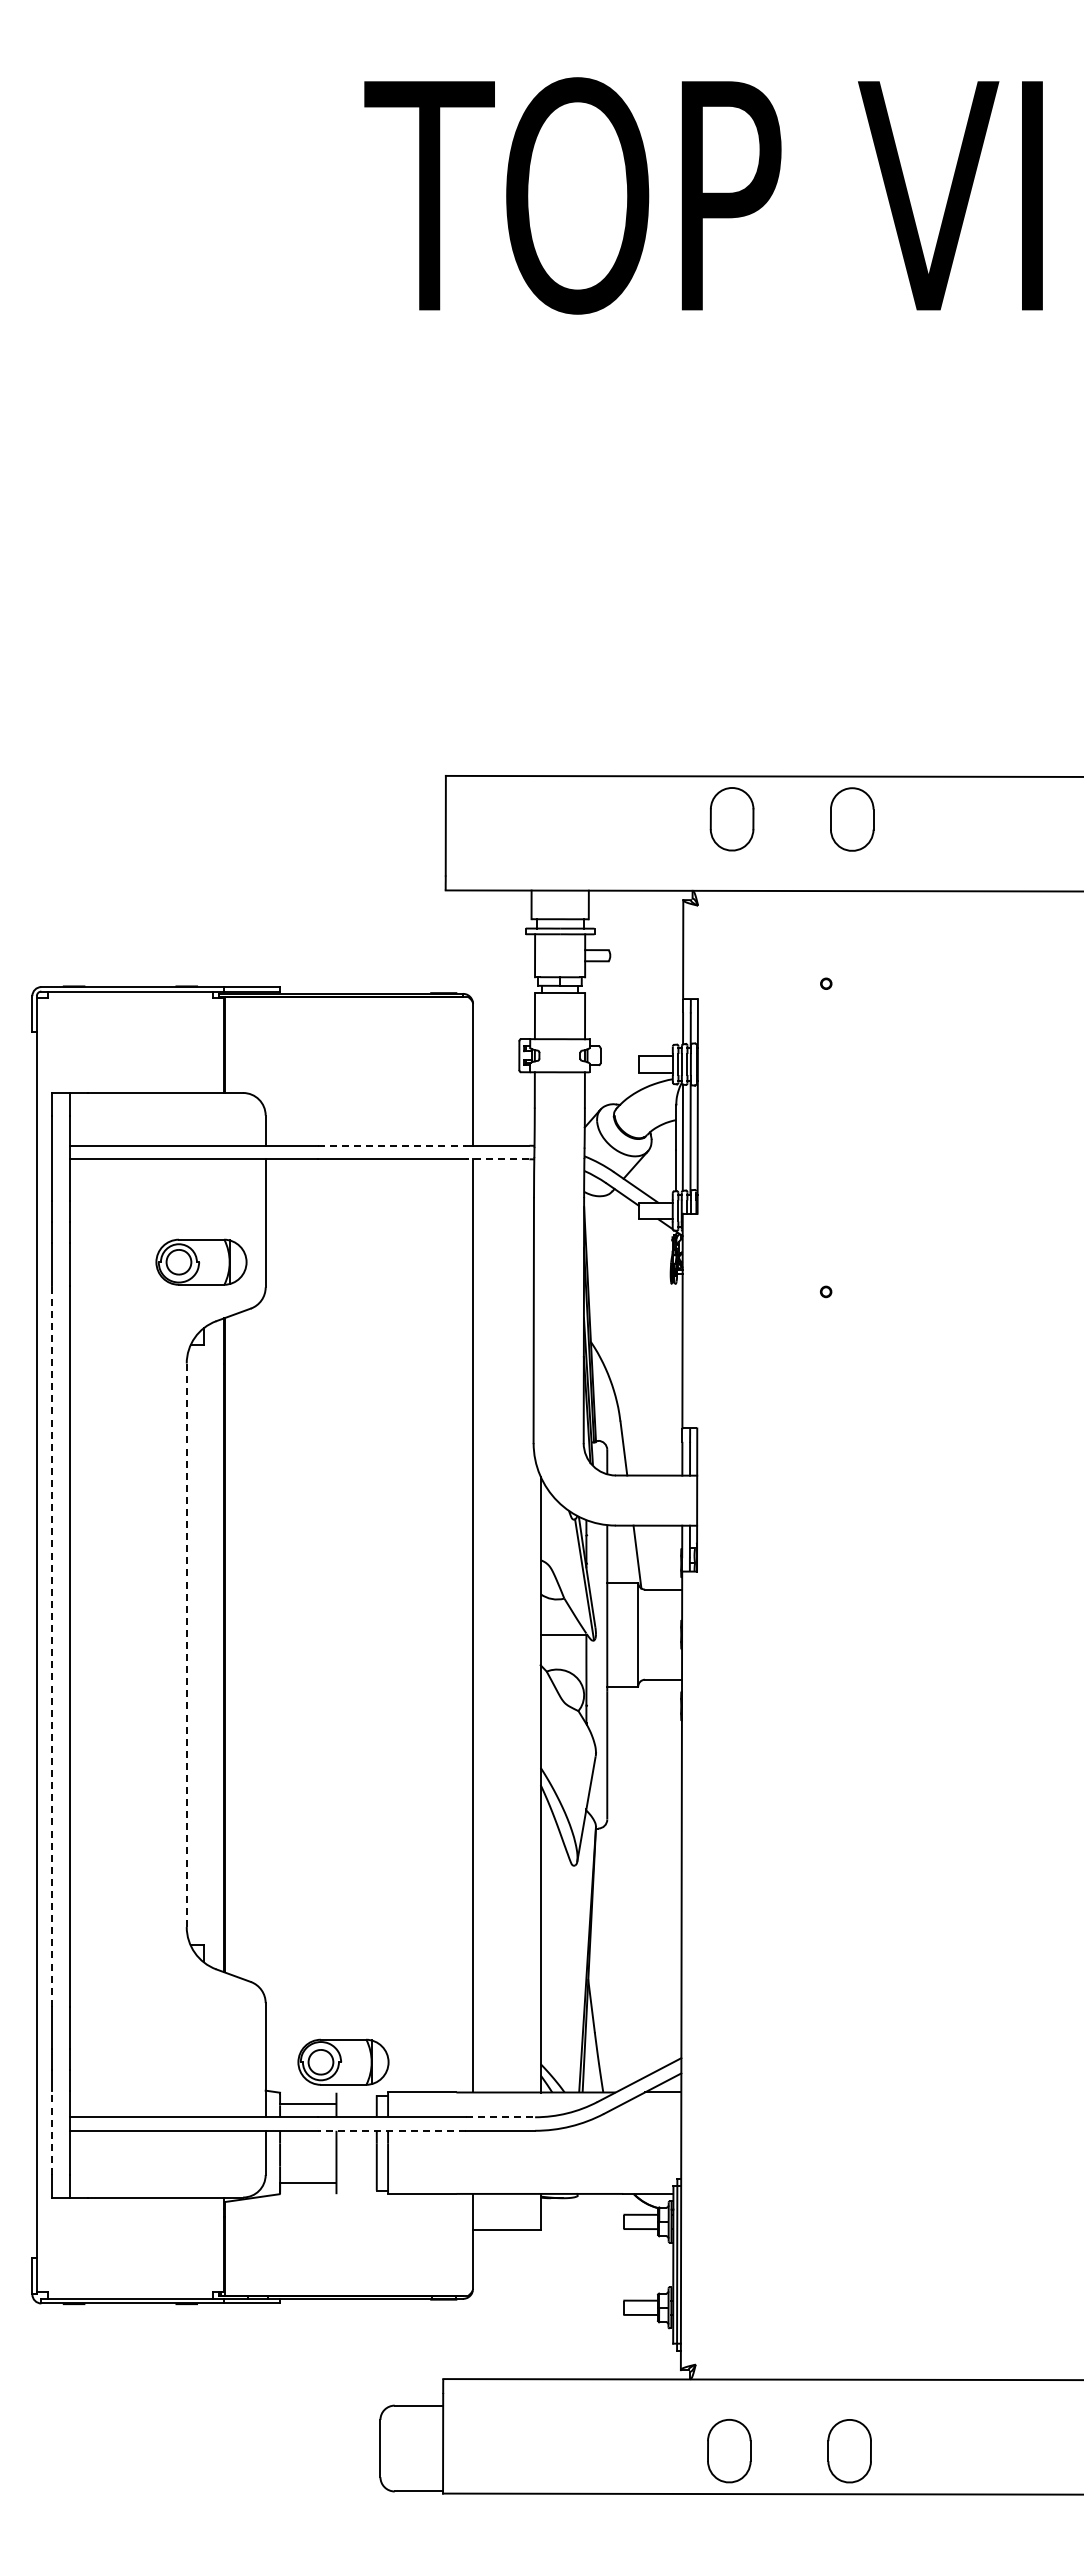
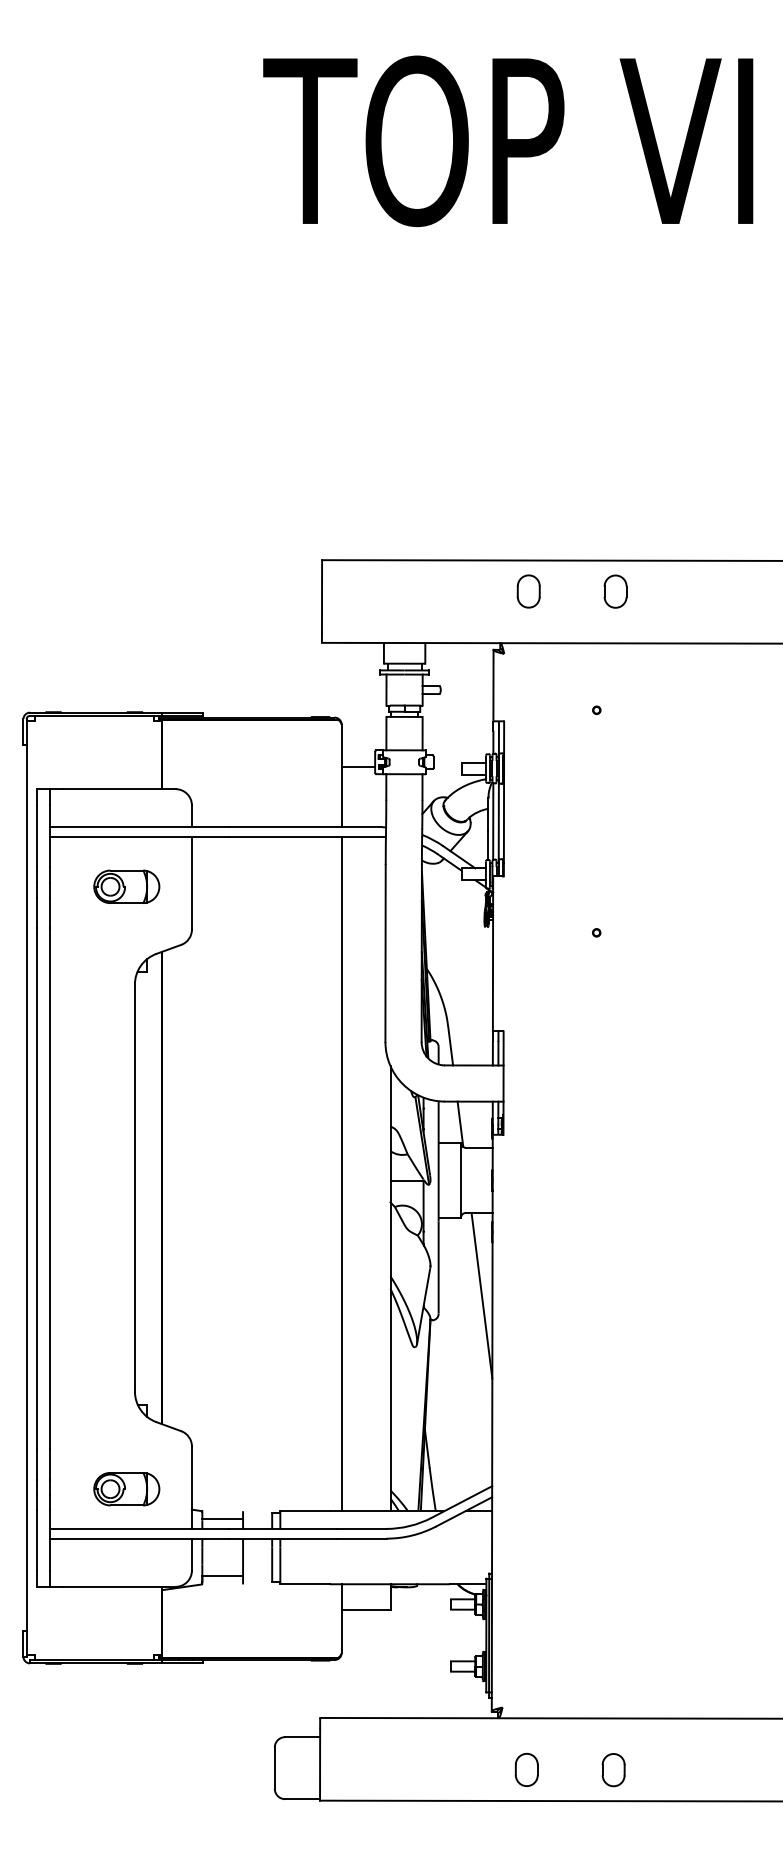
part: (731, 819) -> (528, 591), size x0.71
part: (852, 819) -> (615, 591), size x0.71
line: (496, 1062) -> (358, 767), added
line: (392, 1145) -> (283, 827), dashed -> solid
line: (497, 1159) -> (359, 837), dashed -> solid
part: (201, 1261) -> (126, 886), moved
line: (186, 1645) -> (134, 1188), dashed -> solid
line: (51, 1646) -> (37, 1188), dashed -> solid
line: (666, 1794) -> (481, 1295), added
part: (343, 2061) -> (126, 1488), moved
line: (500, 2117) -> (361, 1529), dashed -> solid
line: (391, 2130) -> (282, 1538), dashed -> solid
line: (51, 2133) -> (37, 1540), dashed -> solid
part: (729, 2450) -> (526, 1769), size x0.71
part: (849, 2451) -> (613, 1770), size x0.71

